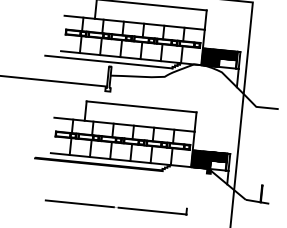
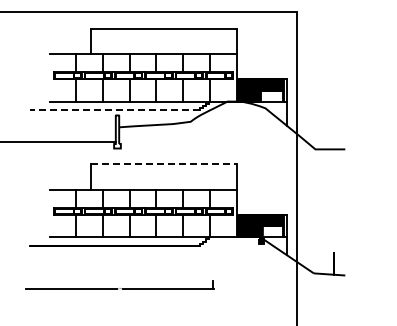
line: (109, 61) -> (115, 109), solid -> dashed
line: (141, 106) -> (164, 164), solid -> dashed
part: (116, 204) -> (119, 284), moved

